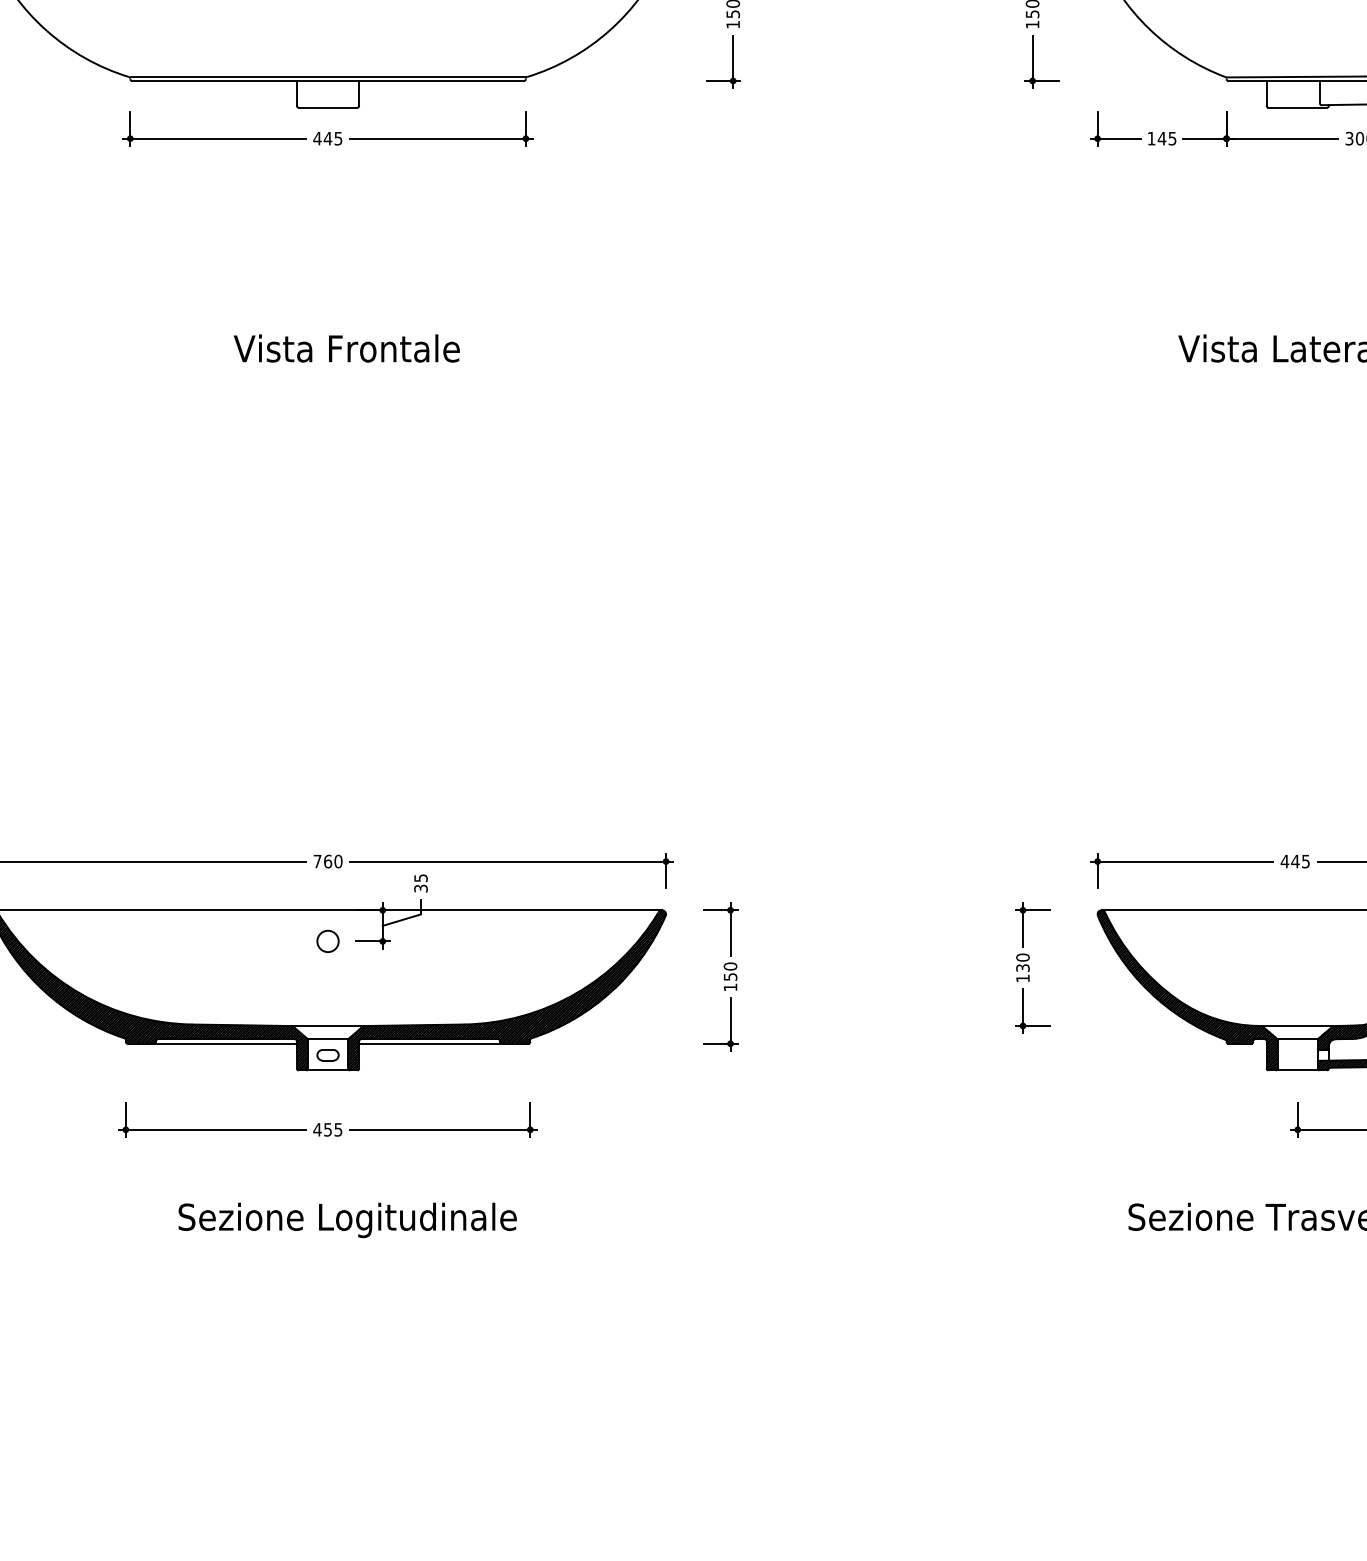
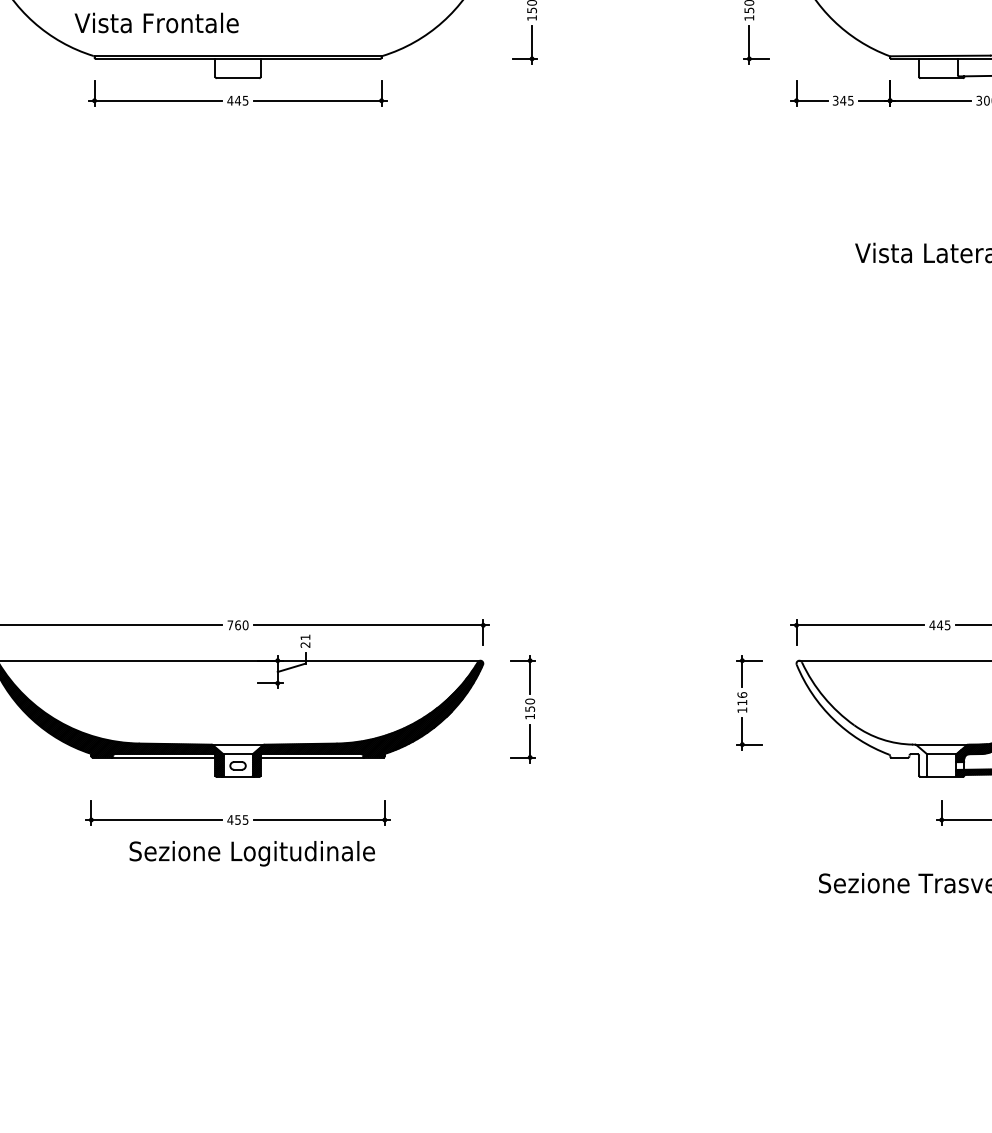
text: (1151, 138) -> (835, 100), 145 -> 345
text: (346, 347) -> (156, 22), moved
text: (420, 882) -> (305, 640), 35 -> 21
circle: (327, 940) -> (237, 682), removed
text: (1023, 962) -> (742, 698), 130 -> 116
hatch: (1187, 989) -> (861, 718), removed
text: (346, 1220) -> (251, 853), moved

